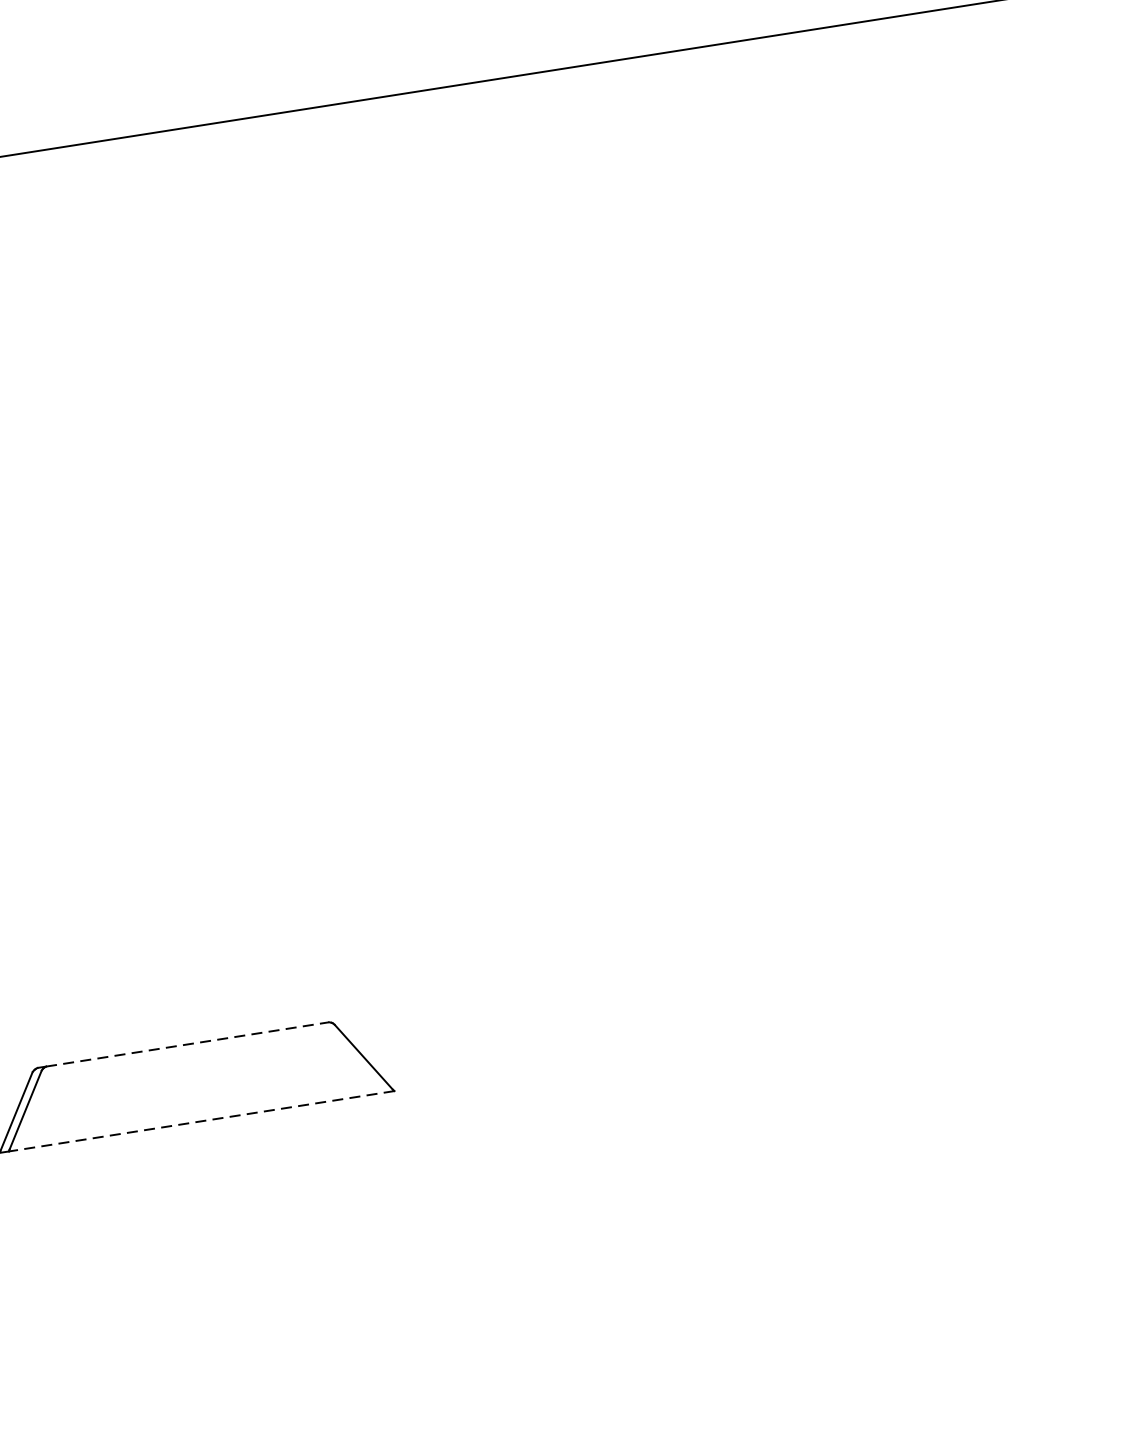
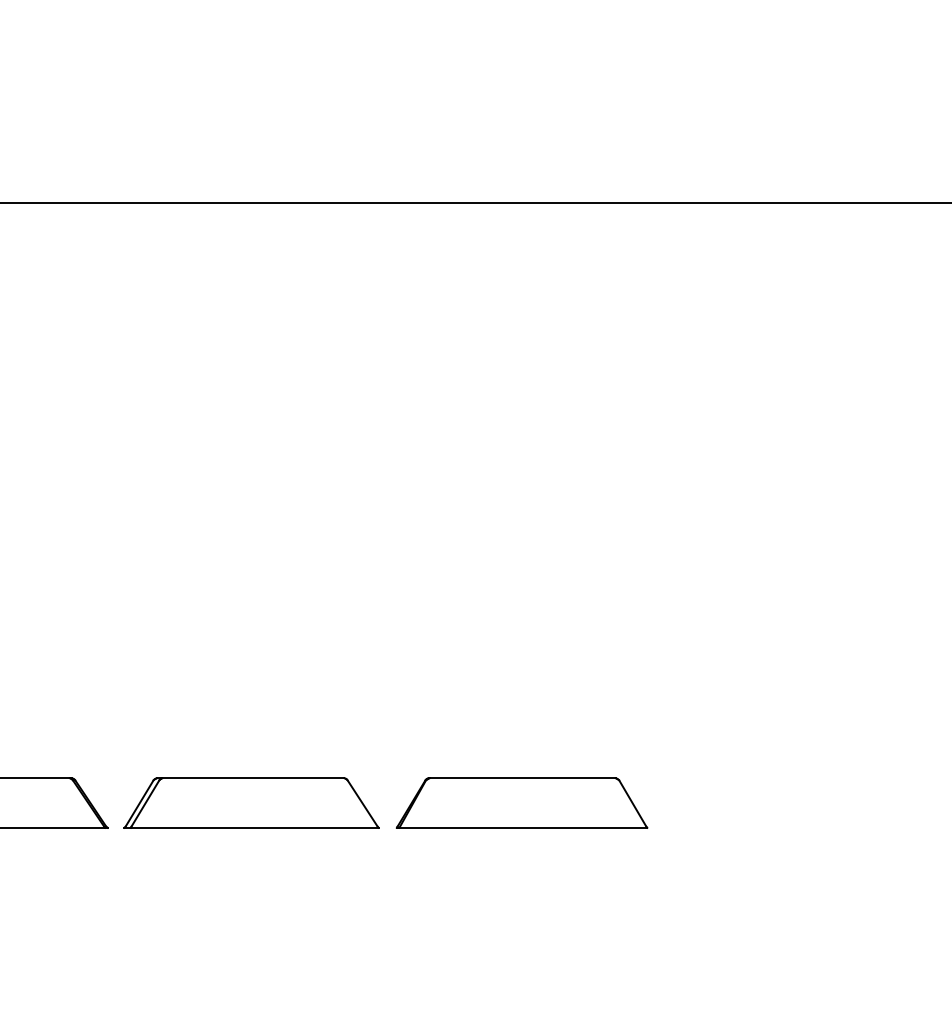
part: (610, 1016) -> (521, 802), added
line: (187, 1044) -> (253, 778), dashed -> solid
line: (201, 1120) -> (254, 827), dashed -> solid

